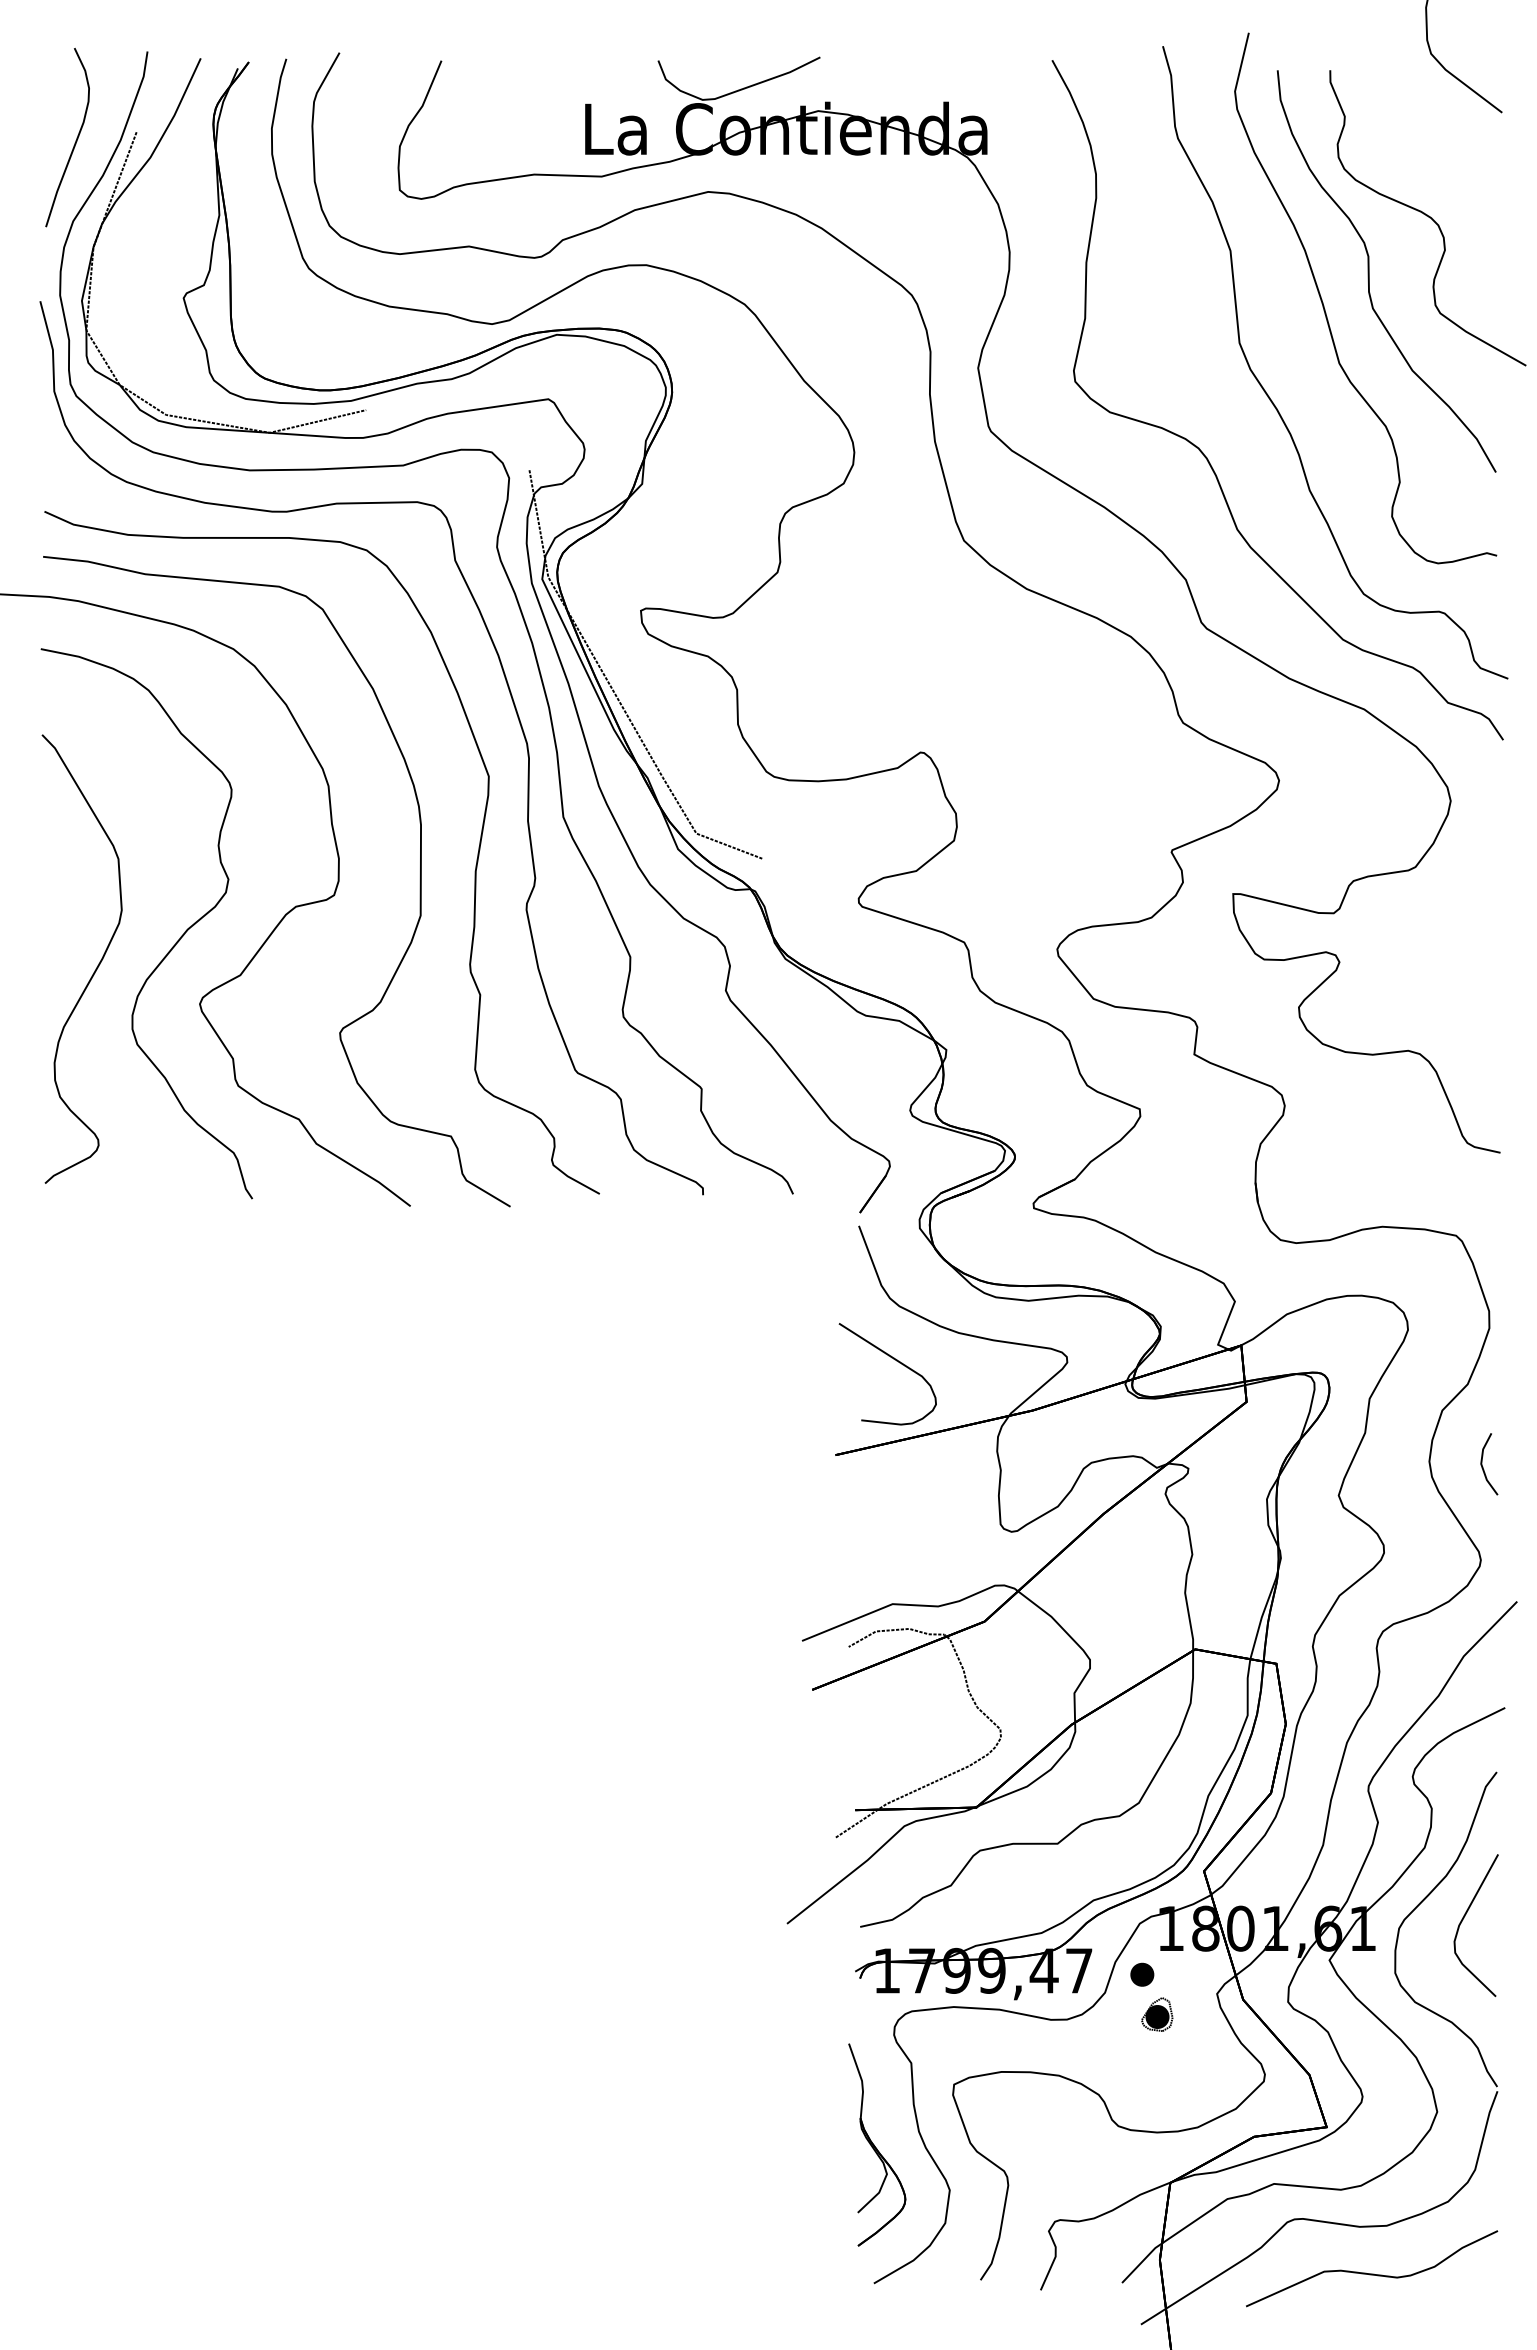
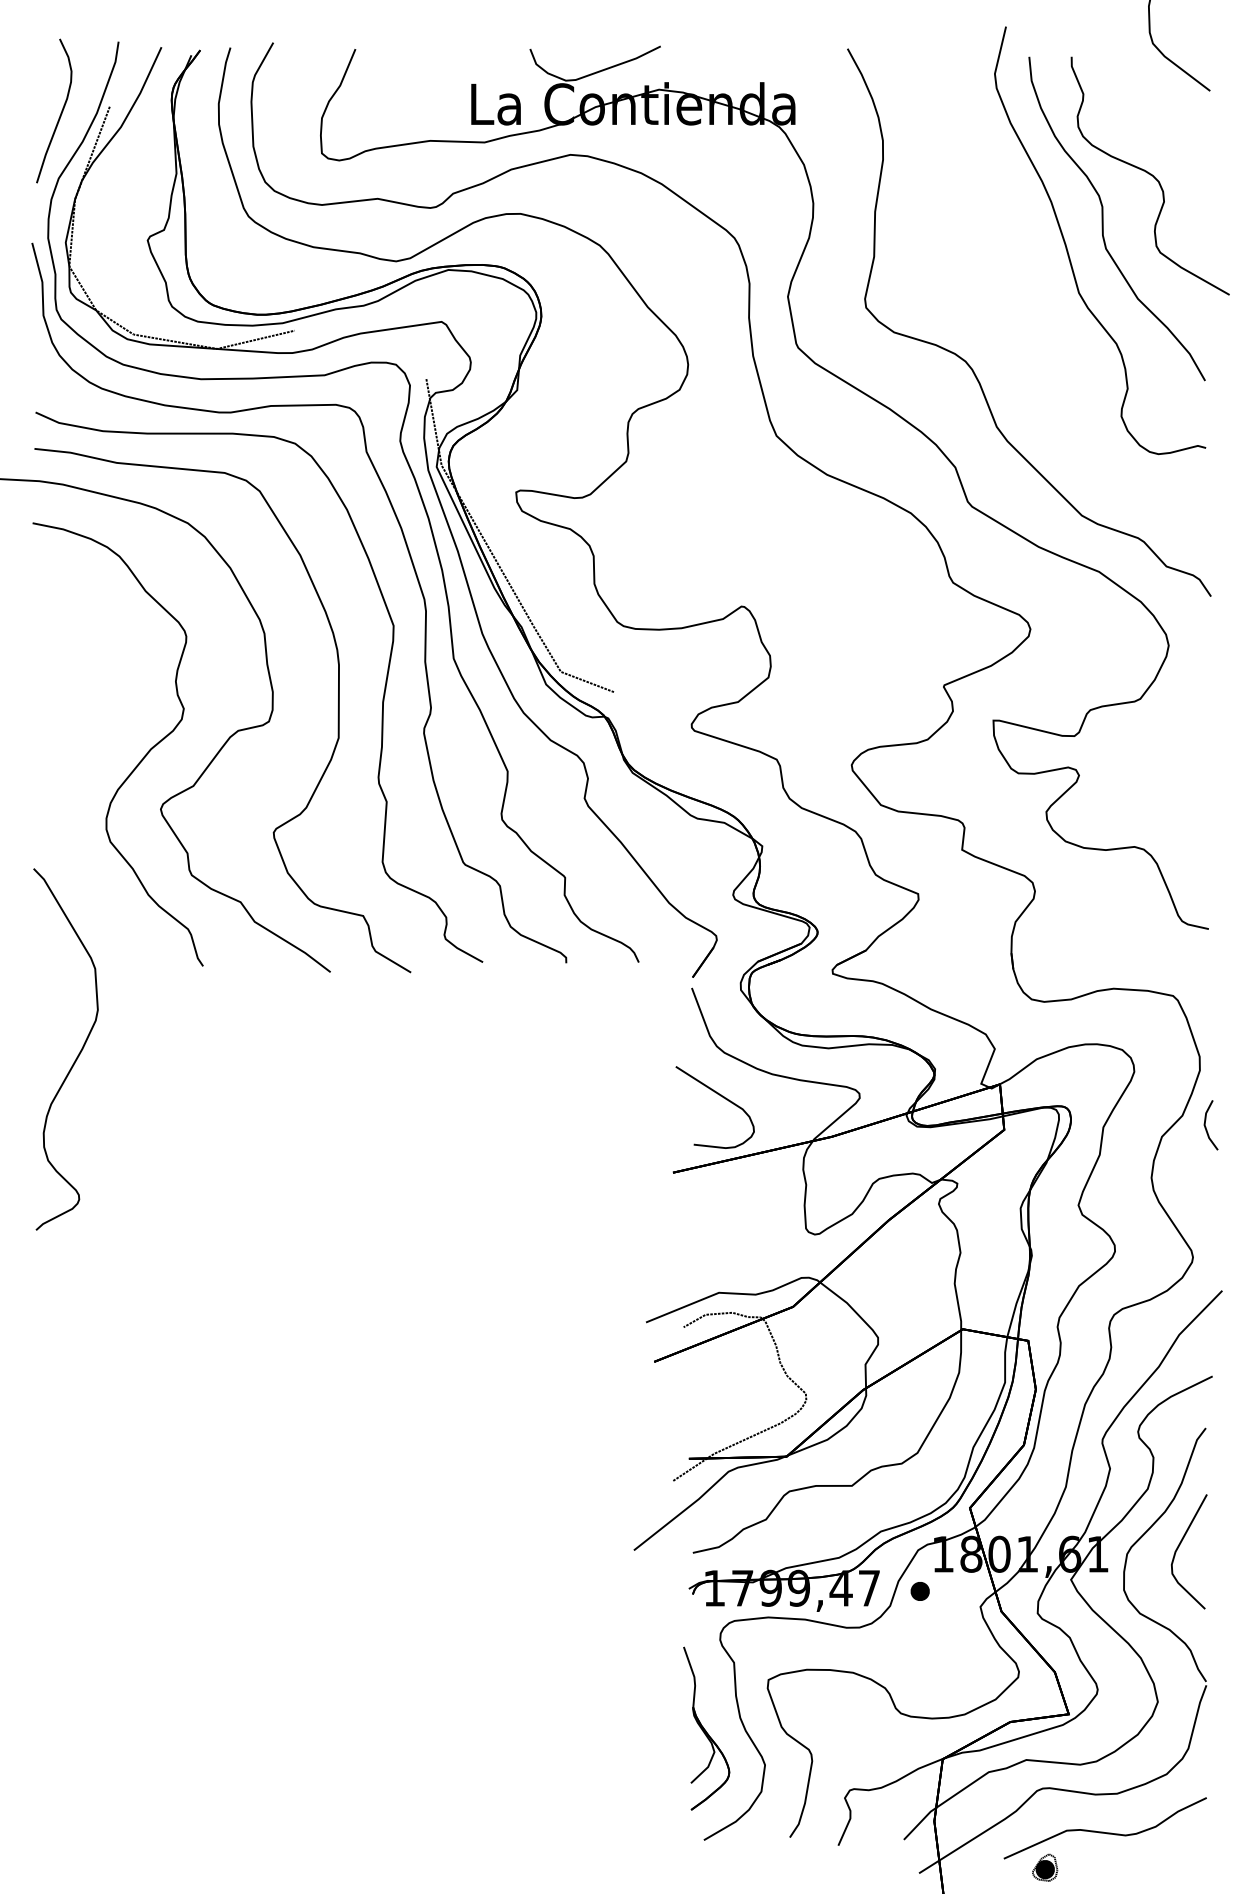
curve: (1274, 403) -> (1026, 325), removed
curve: (95, 968) -> (76, 1056), moved
line: (1483, 1466) -> (1206, 1127), moved
part: (1157, 2014) -> (1045, 1867), moved

